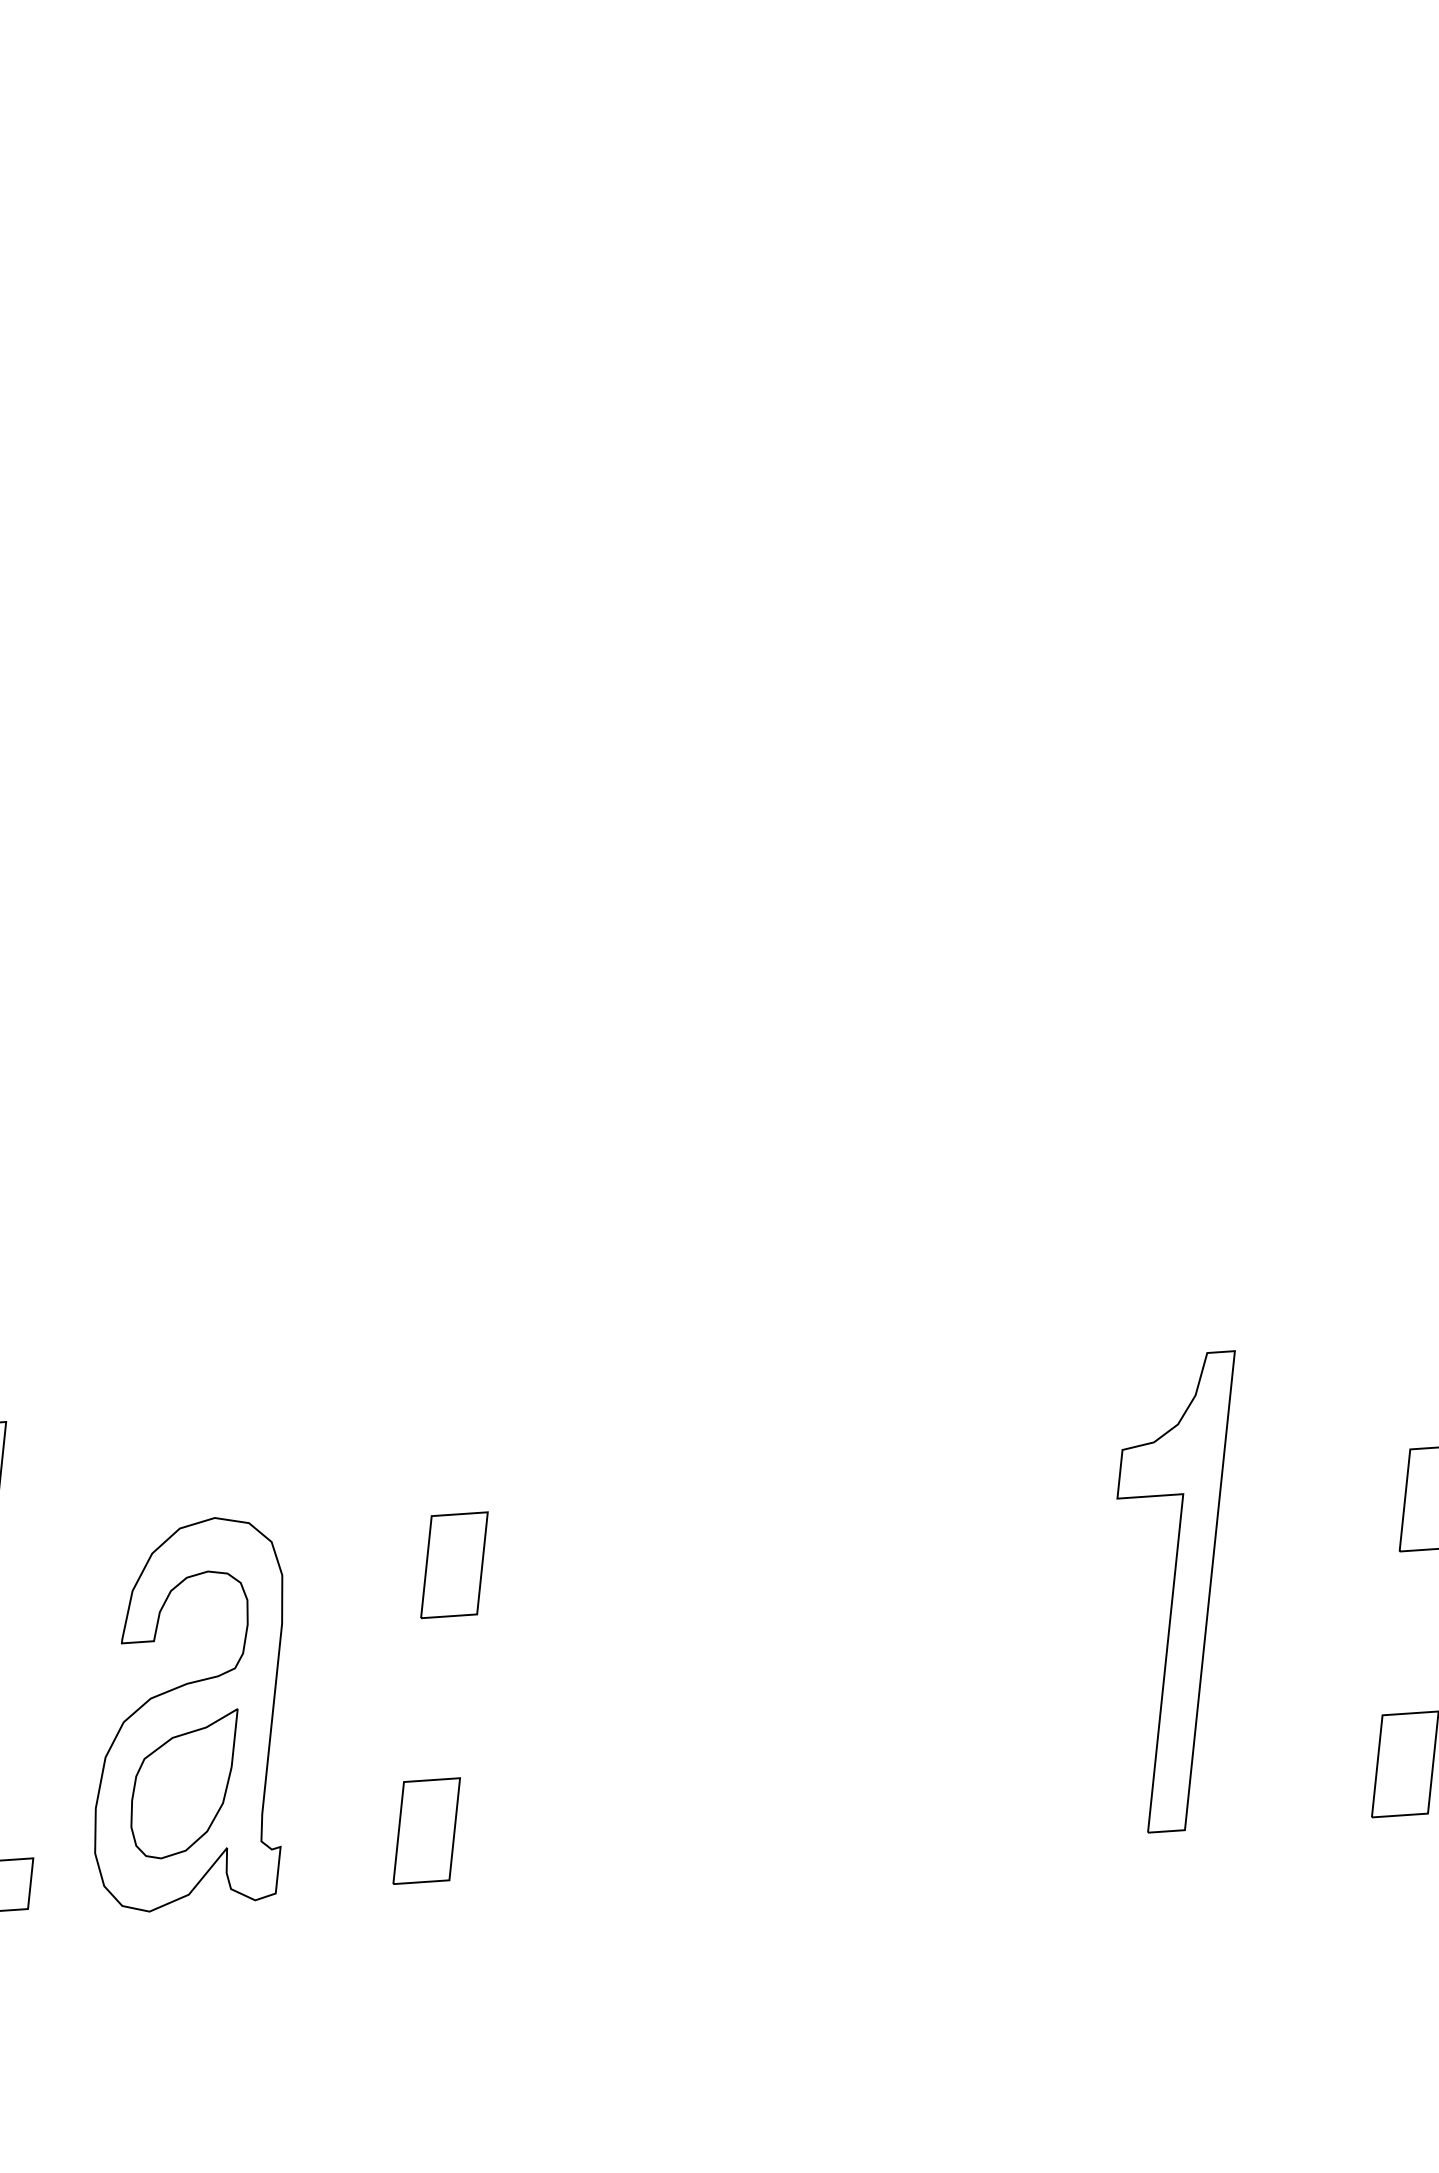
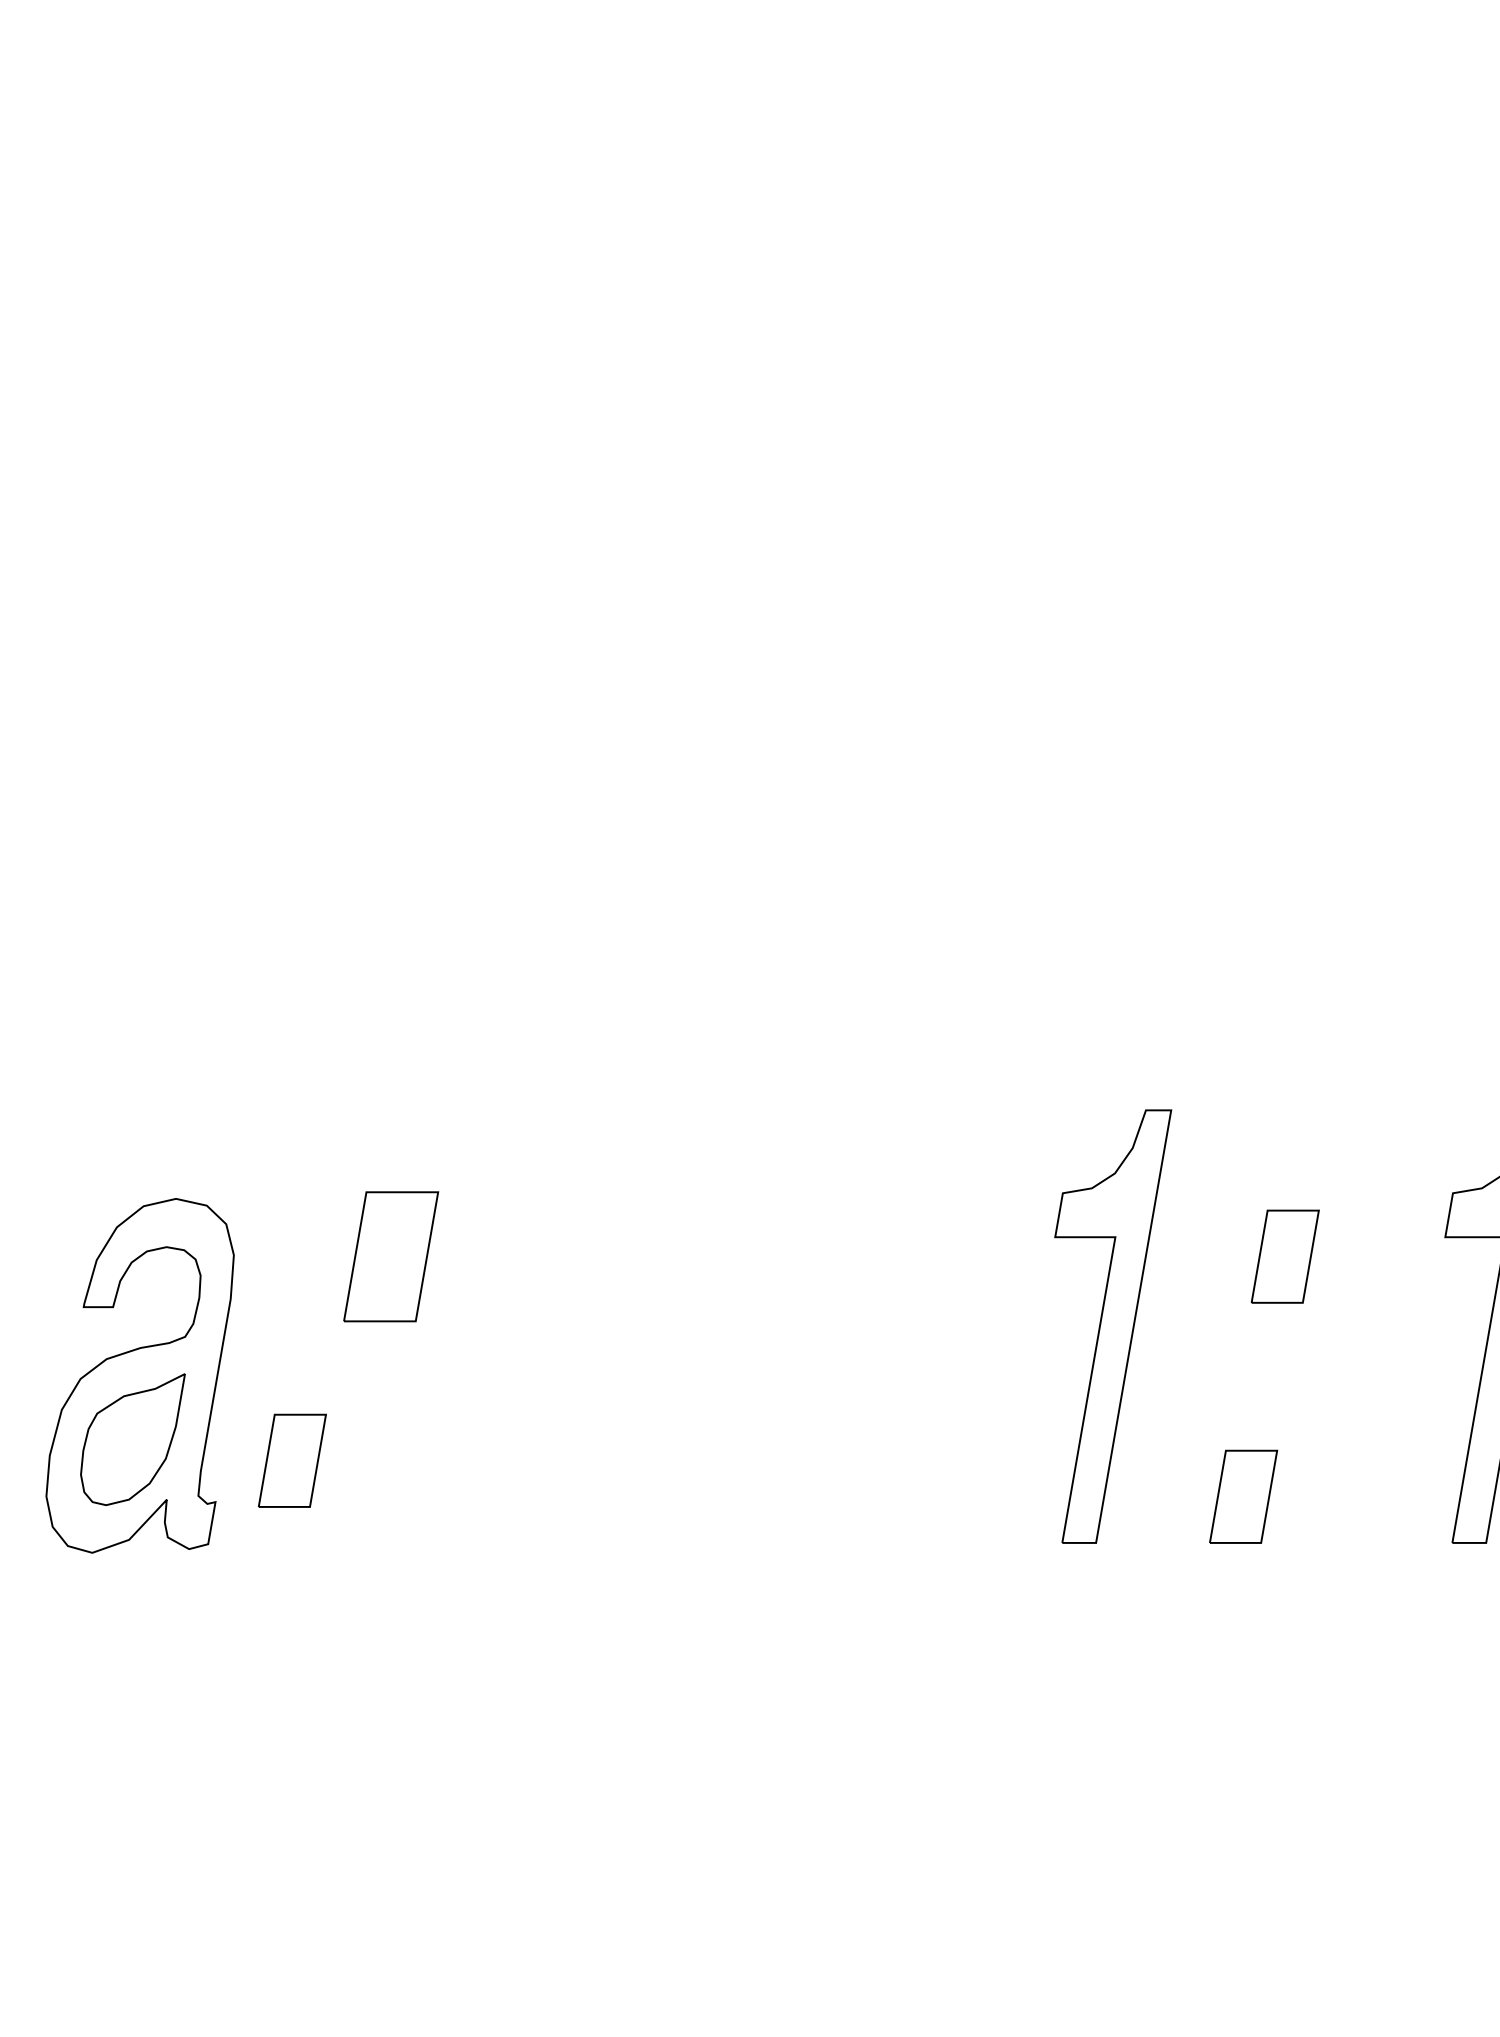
part: (453, 1565) -> (390, 1256), size x1.4
part: (1187, 1591) -> (1113, 1326), moved
part: (426, 1830) -> (292, 1460), moved

